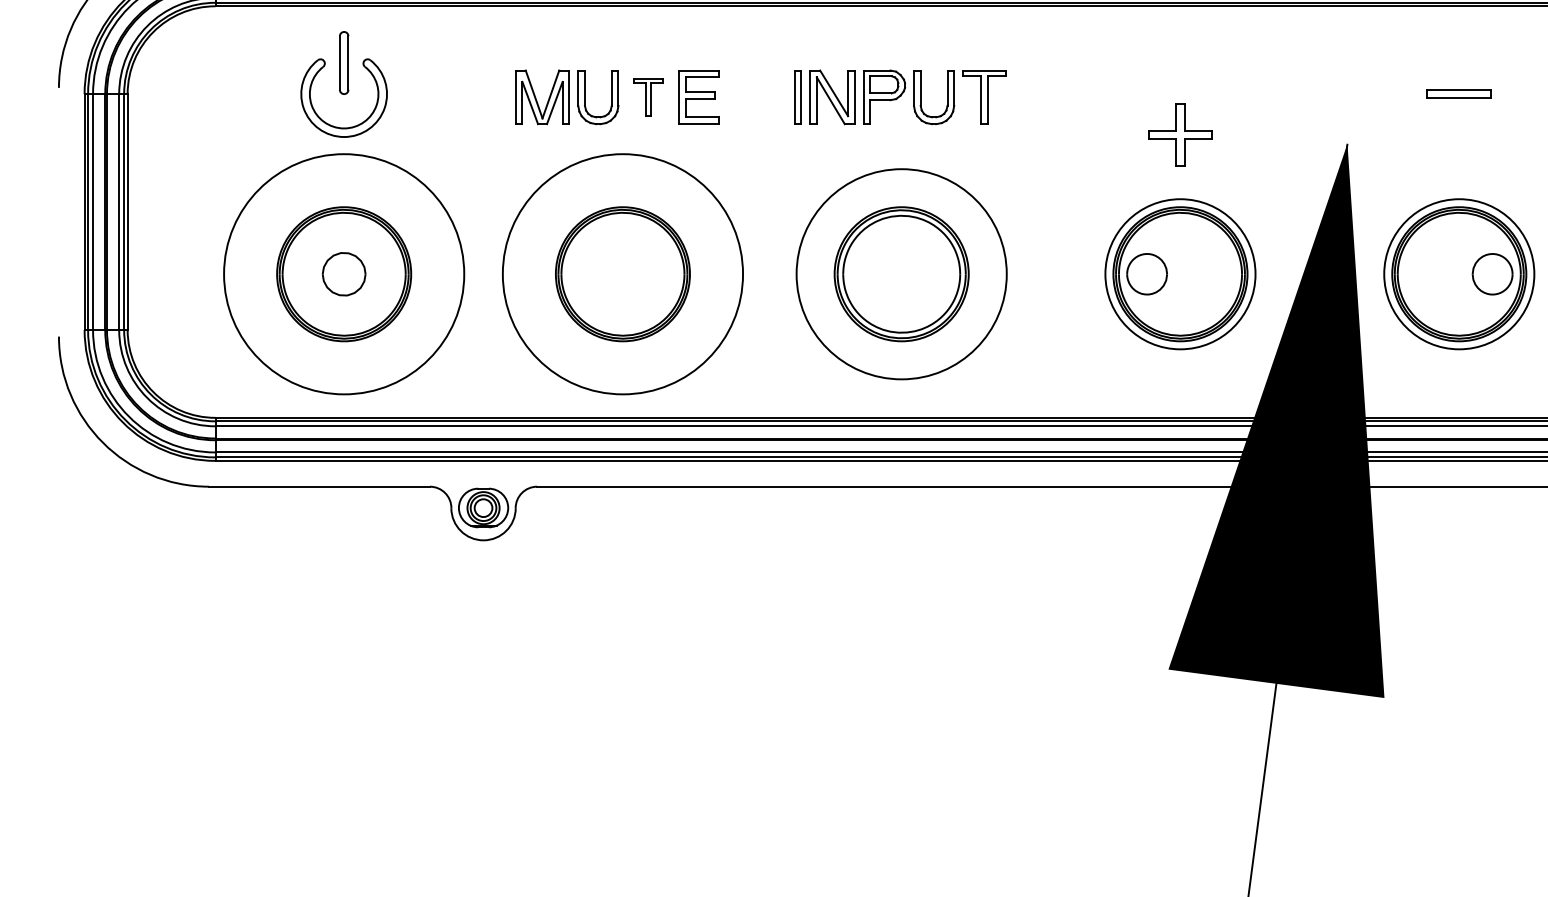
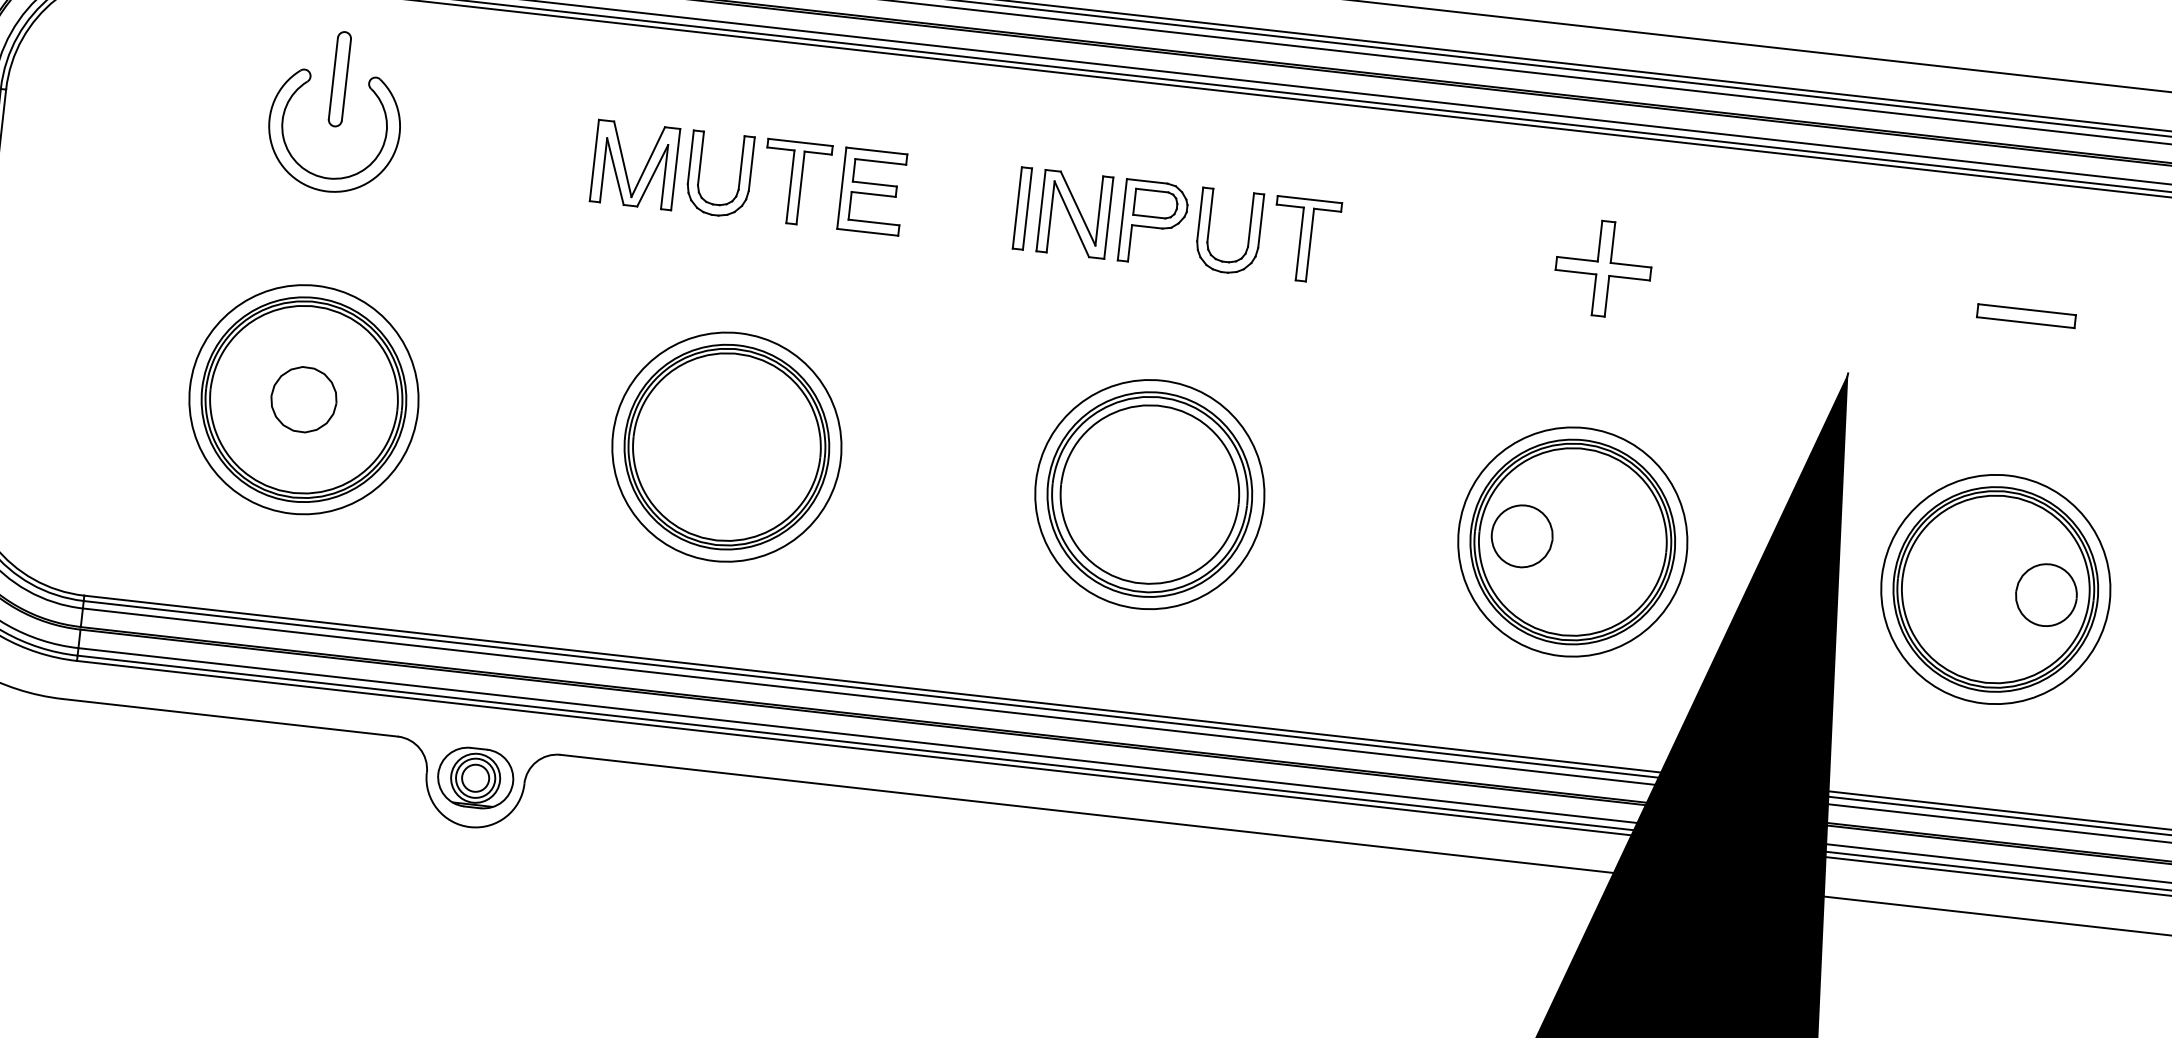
part: (648, 97) -> (795, 183), size x1.43
part: (1180, 134) -> (1603, 267), moved
circle: (344, 274) -> (304, 400), size x0.62
circle: (622, 274) -> (726, 447), size x0.62
circle: (901, 274) -> (1149, 494), size x0.71

